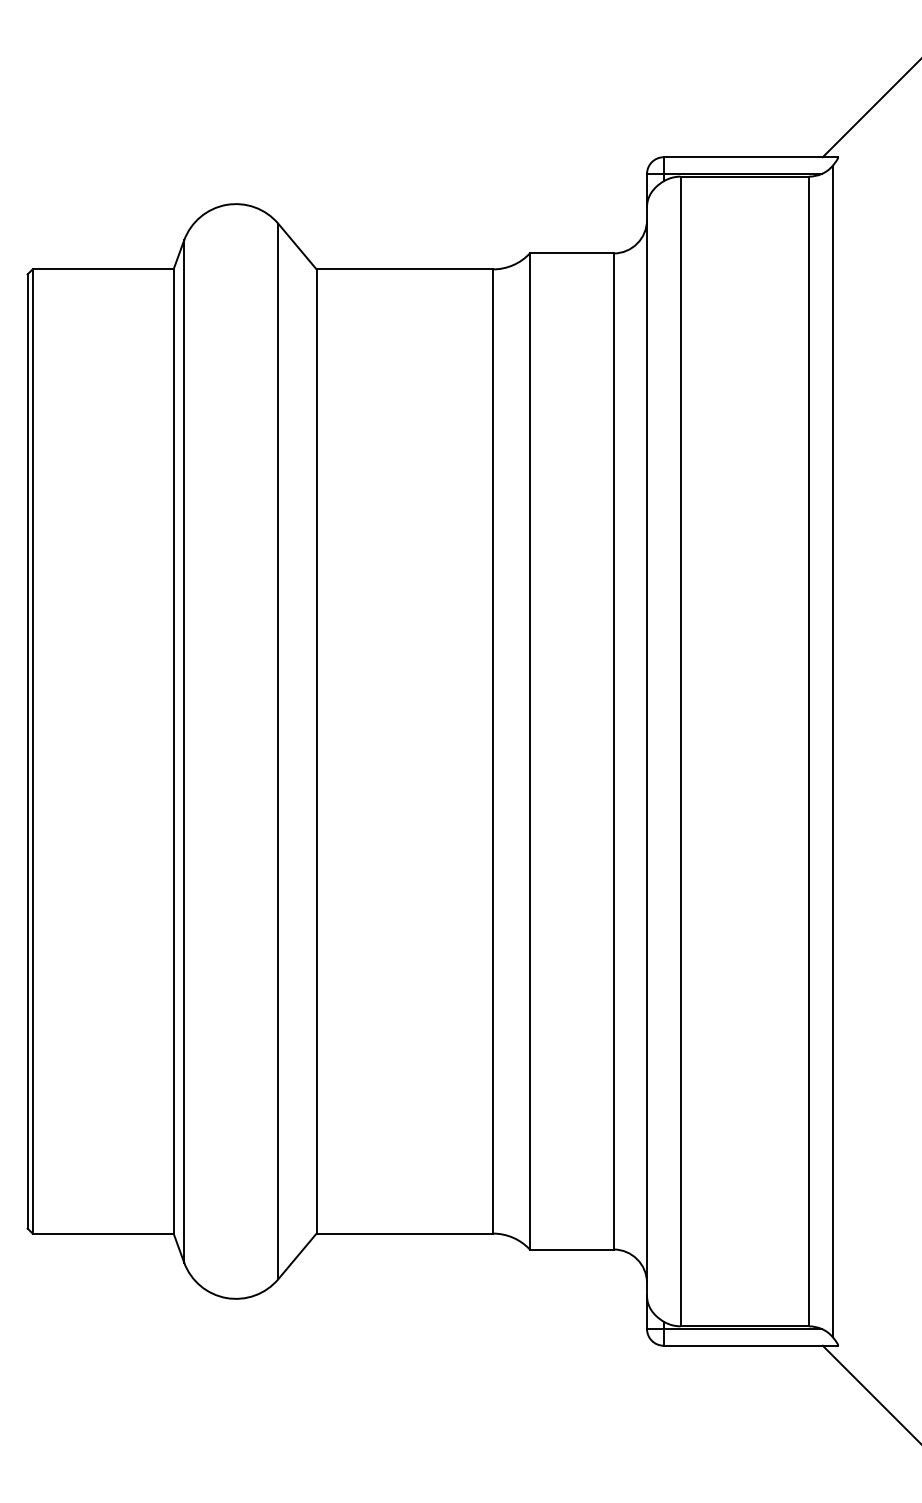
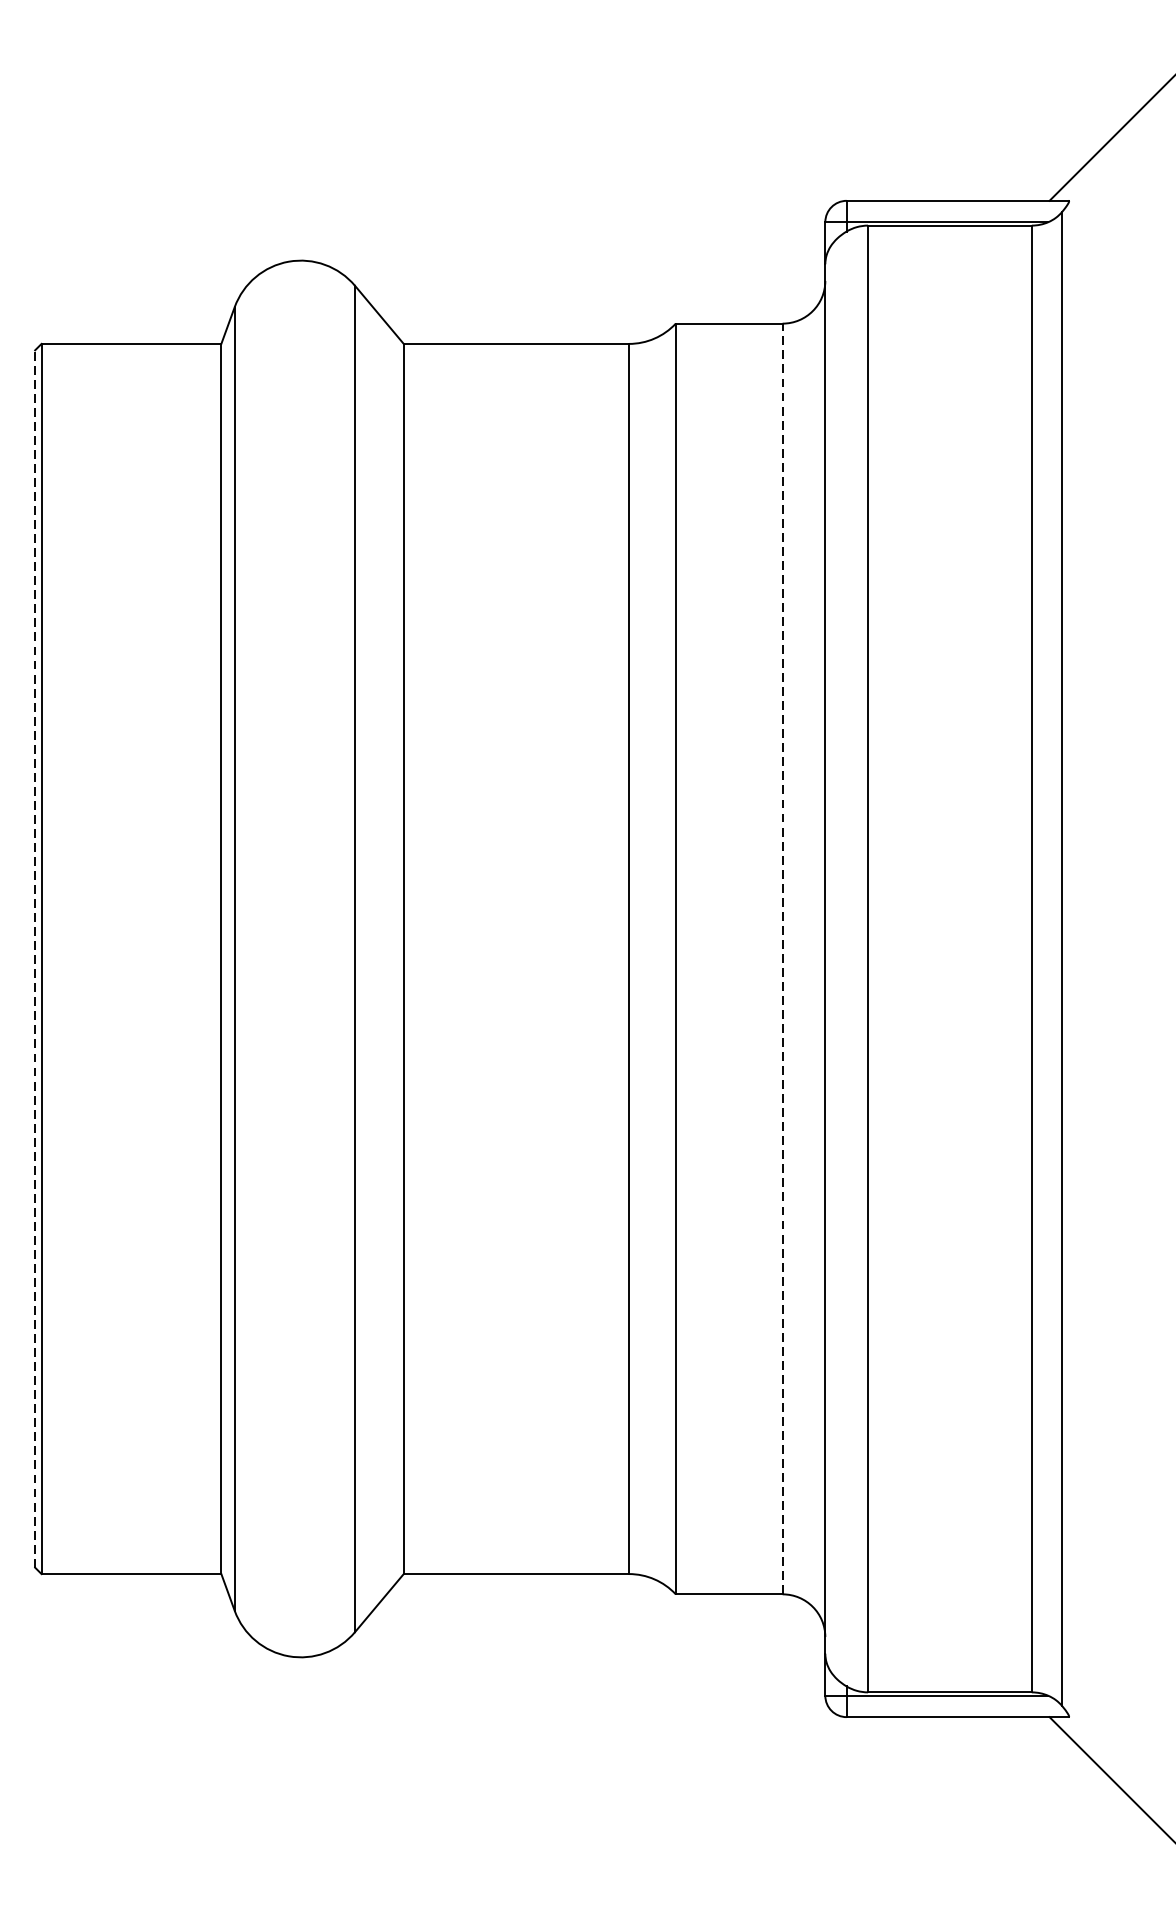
line: (27, 751) -> (34, 959), solid -> dashed
line: (613, 751) -> (782, 959), solid -> dashed

